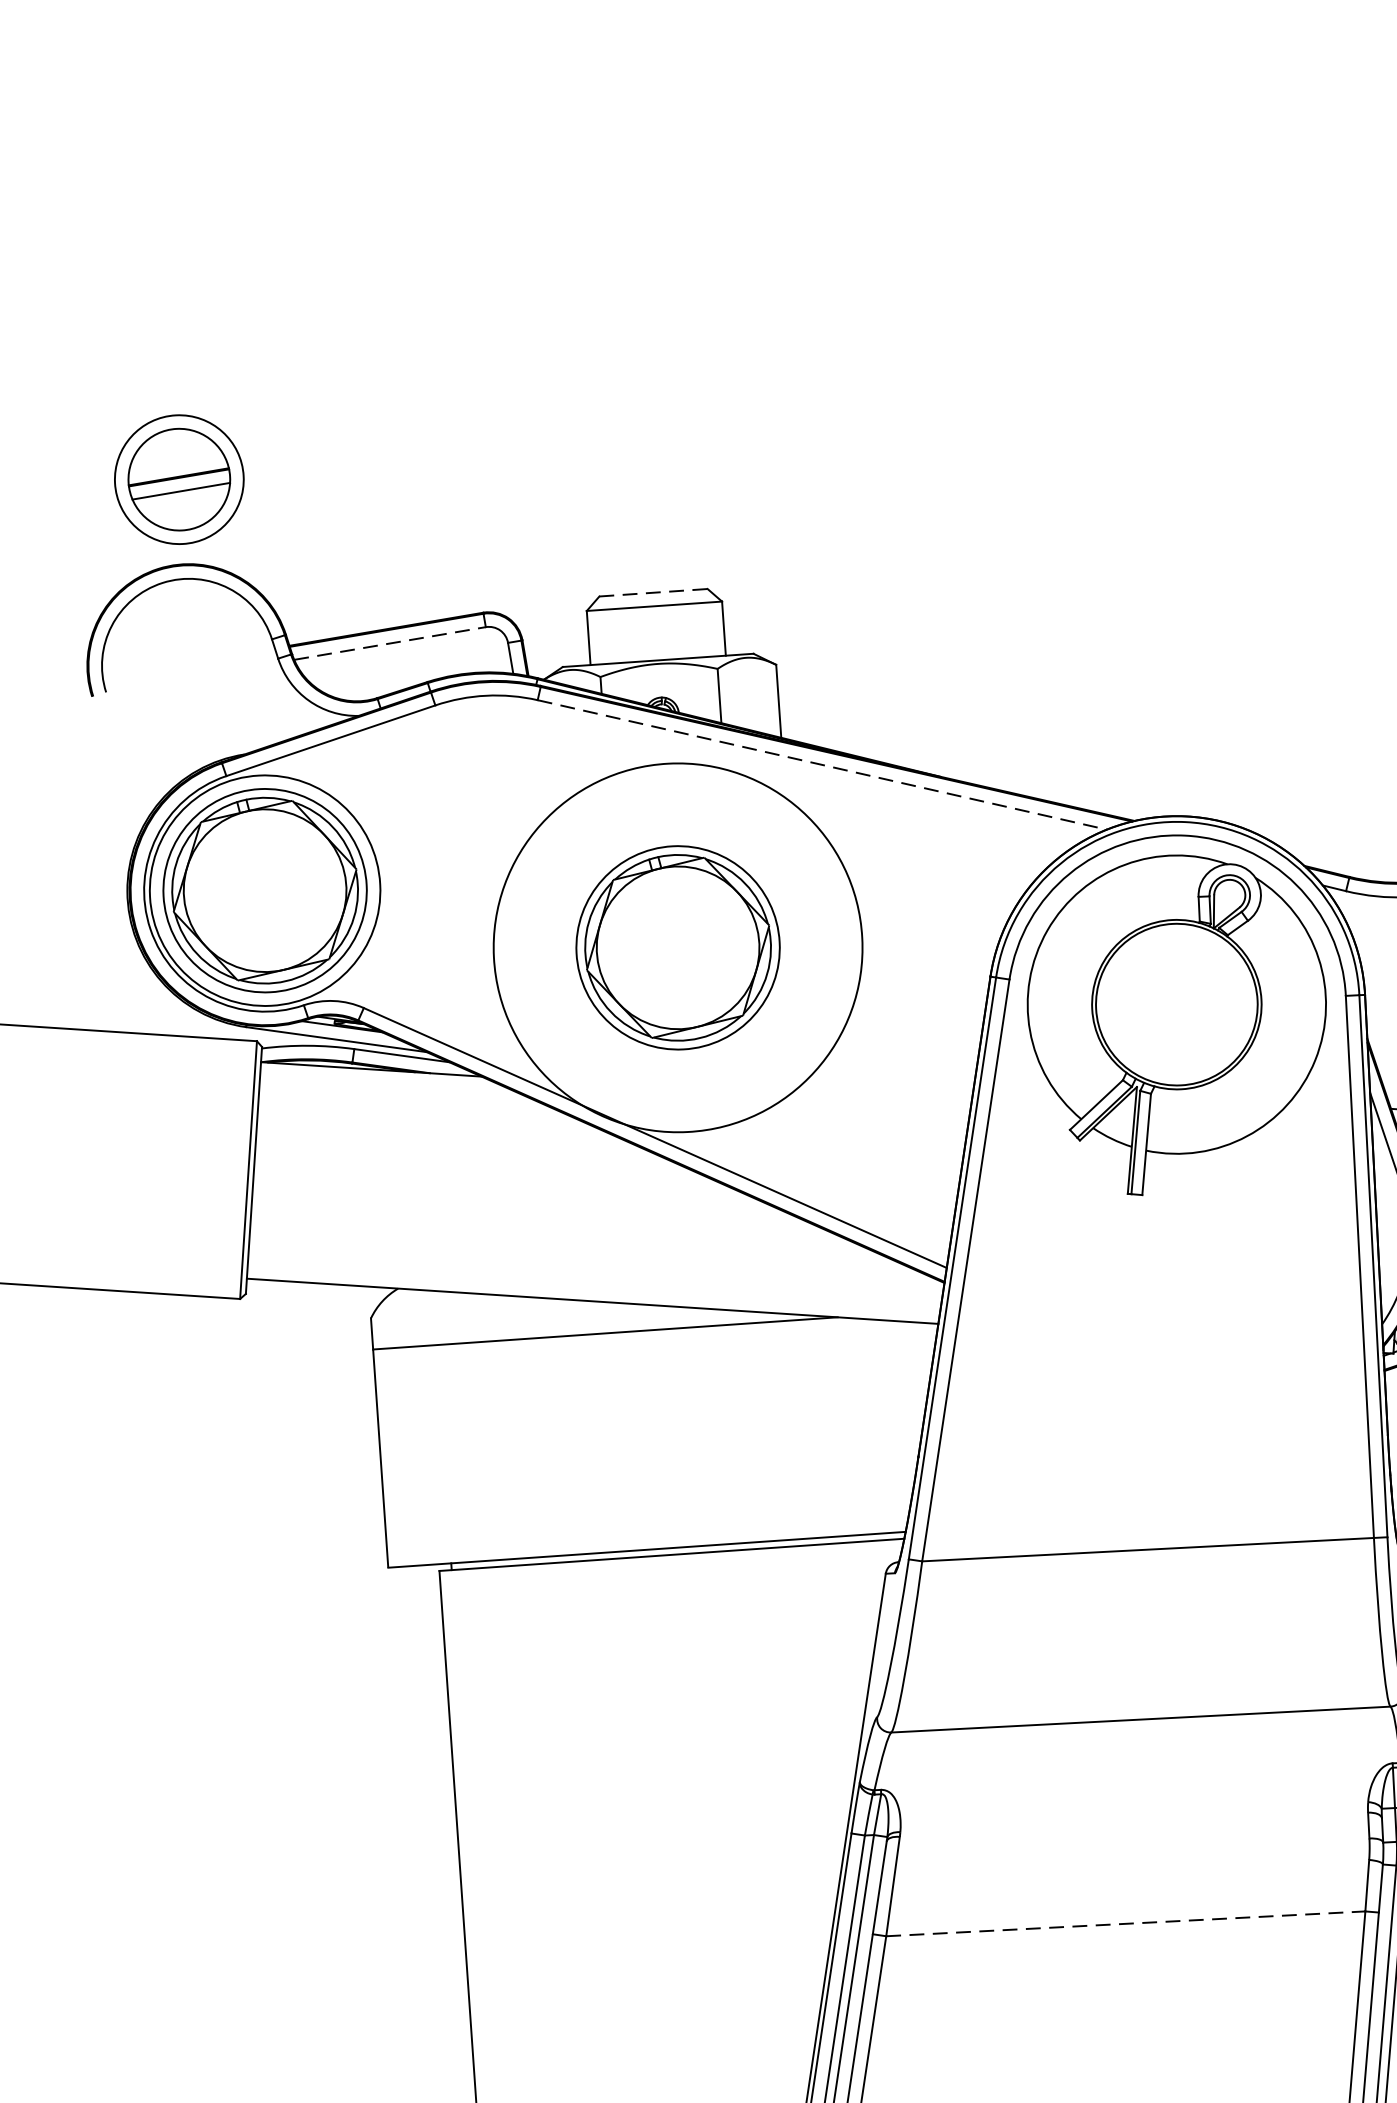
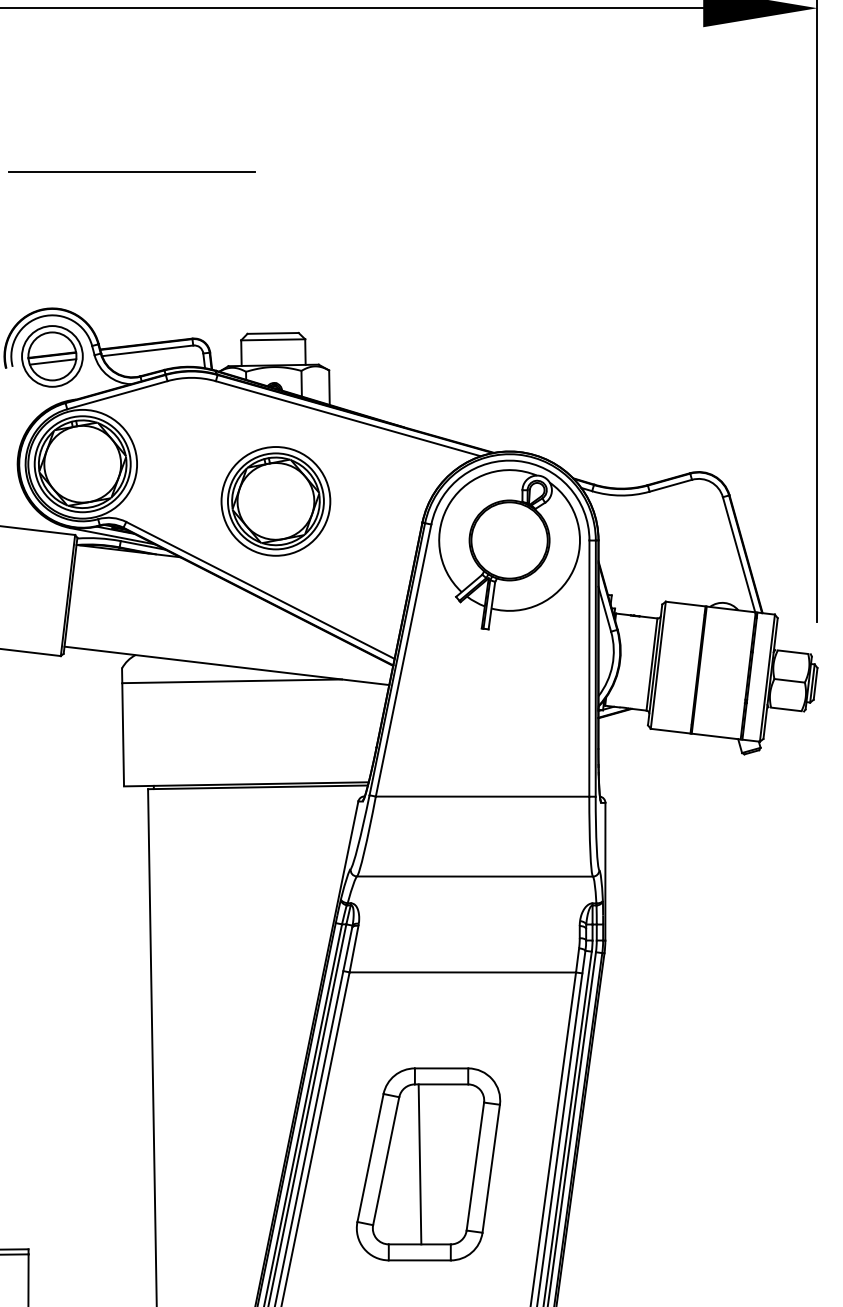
line: (338, 267) -> (132, 172), added
part: (179, 479) -> (52, 356), moved
line: (654, 592) -> (273, 333), dashed -> solid
line: (389, 642) -> (147, 350), dashed -> solid
line: (822, 764) -> (348, 418), dashed -> solid
circle: (677, 948) -> (275, 501), size x0.62
line: (1127, 1923) -> (463, 972), dashed -> solid

